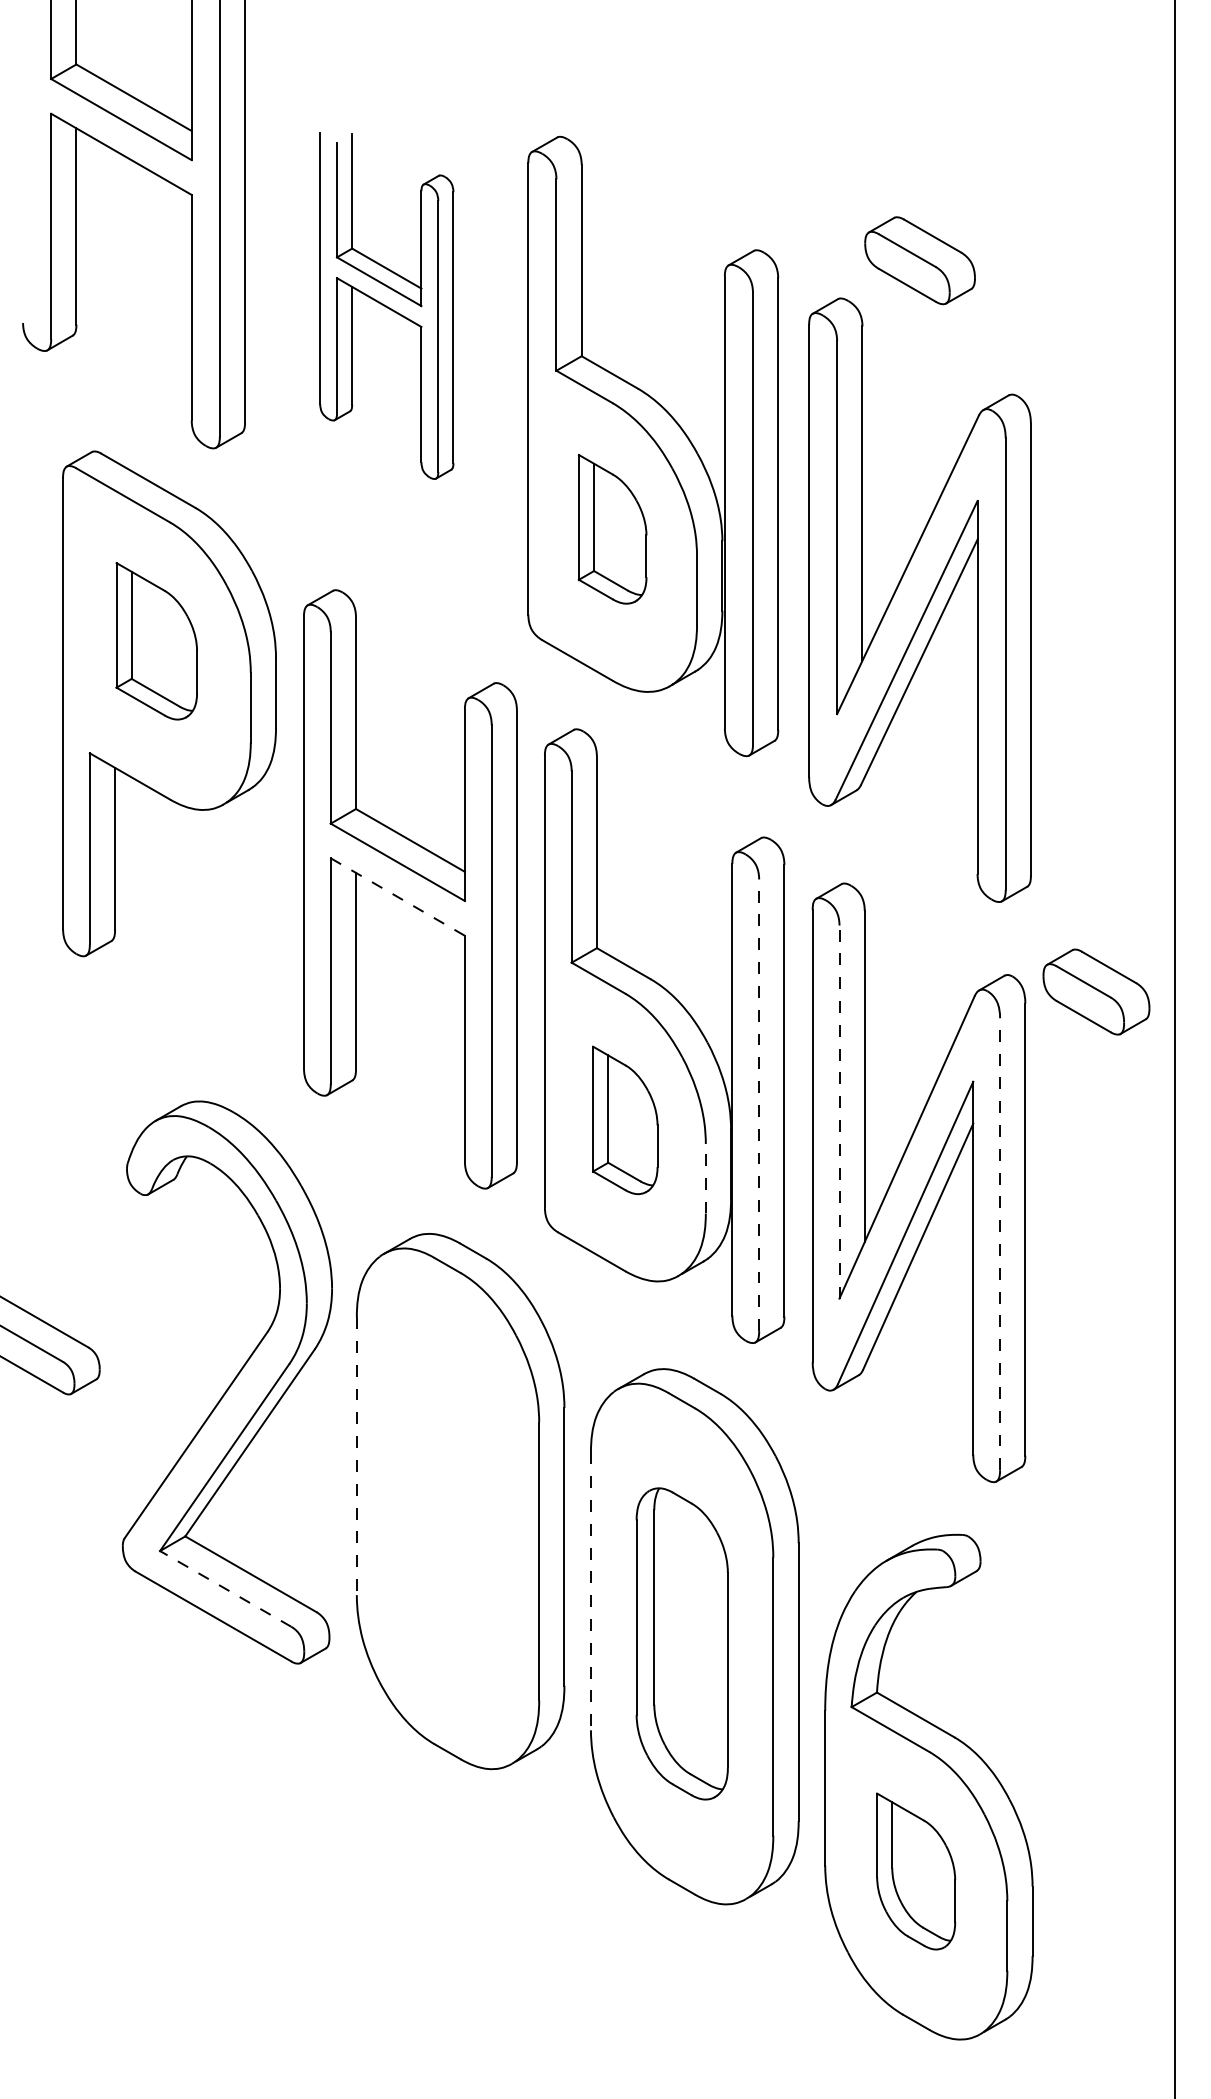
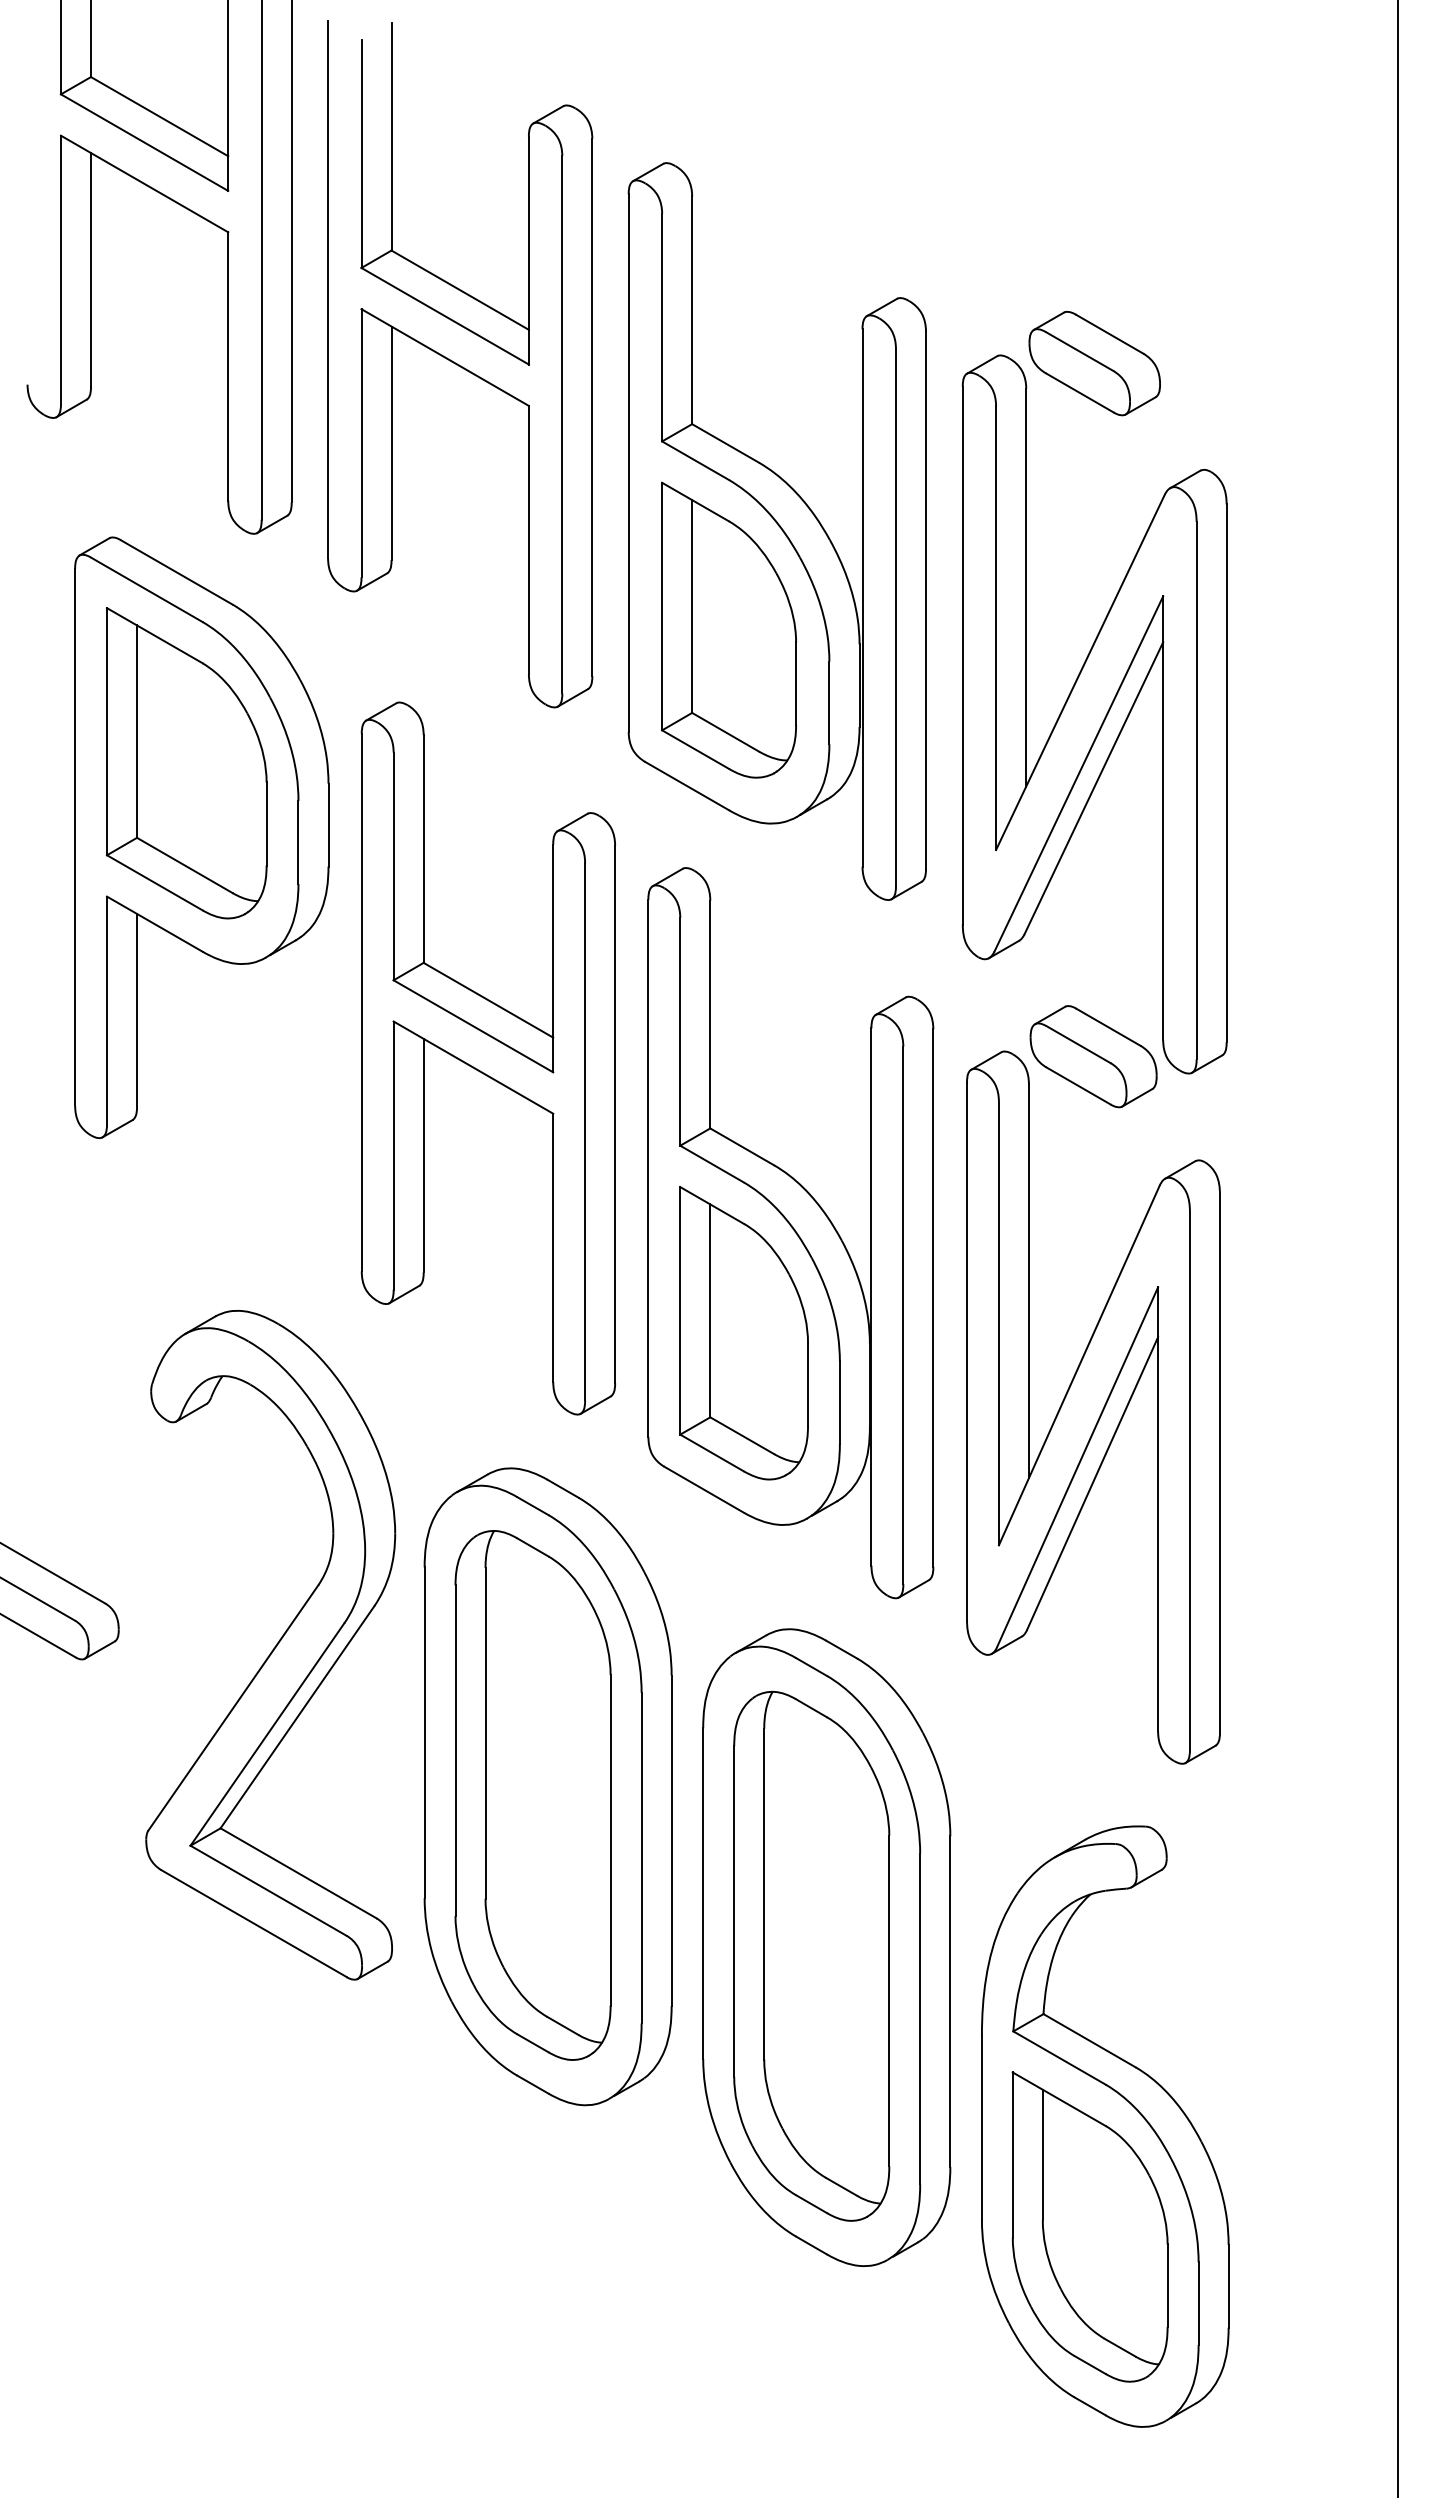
part: (919, 260) -> (1094, 363), moved
part: (386, 306) -> (460, 364), size x1.67
part: (612, 528) -> (728, 629), size x1.67
part: (156, 641) -> (186, 763), size x1.67
line: (397, 896) -> (473, 1067), dashed -> solid
part: (1096, 991) -> (1093, 1056), moved
line: (759, 1105) -> (903, 1315), dashed -> solid
line: (839, 1112) -> (998, 1323), dashed -> solid
part: (624, 1120) -> (743, 1333), size x1.67
line: (705, 1178) -> (839, 1402), dashed -> solid
line: (999, 1244) -> (1189, 1480), dashed -> solid
line: (356, 1456) -> (424, 1733), dashed -> solid
part: (447, 1508) -> (532, 1795), added
line: (225, 1588) -> (268, 1890), dashed -> solid
line: (591, 1592) -> (703, 1894), dashed -> solid
part: (681, 1643) -> (811, 1955), size x1.43
part: (915, 1871) -> (1089, 2226), size x1.67

